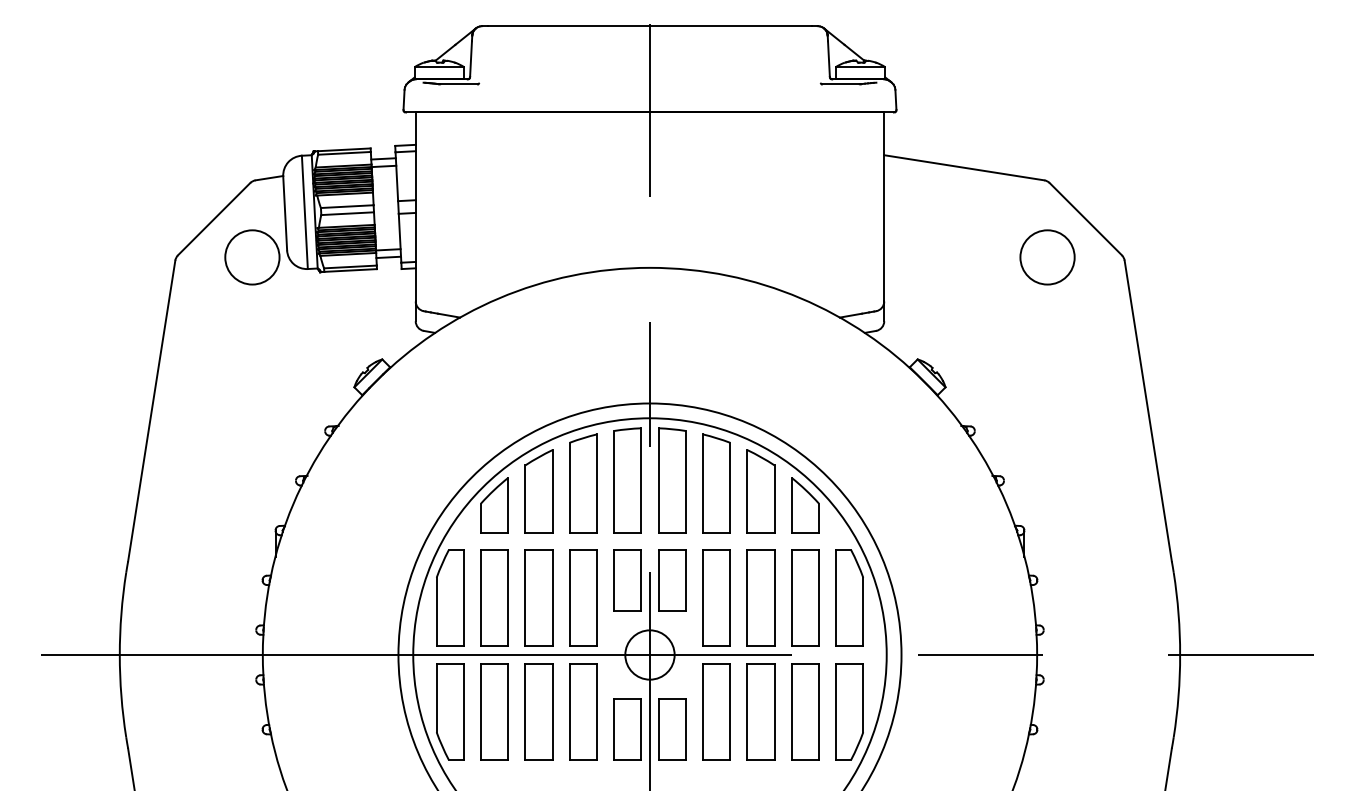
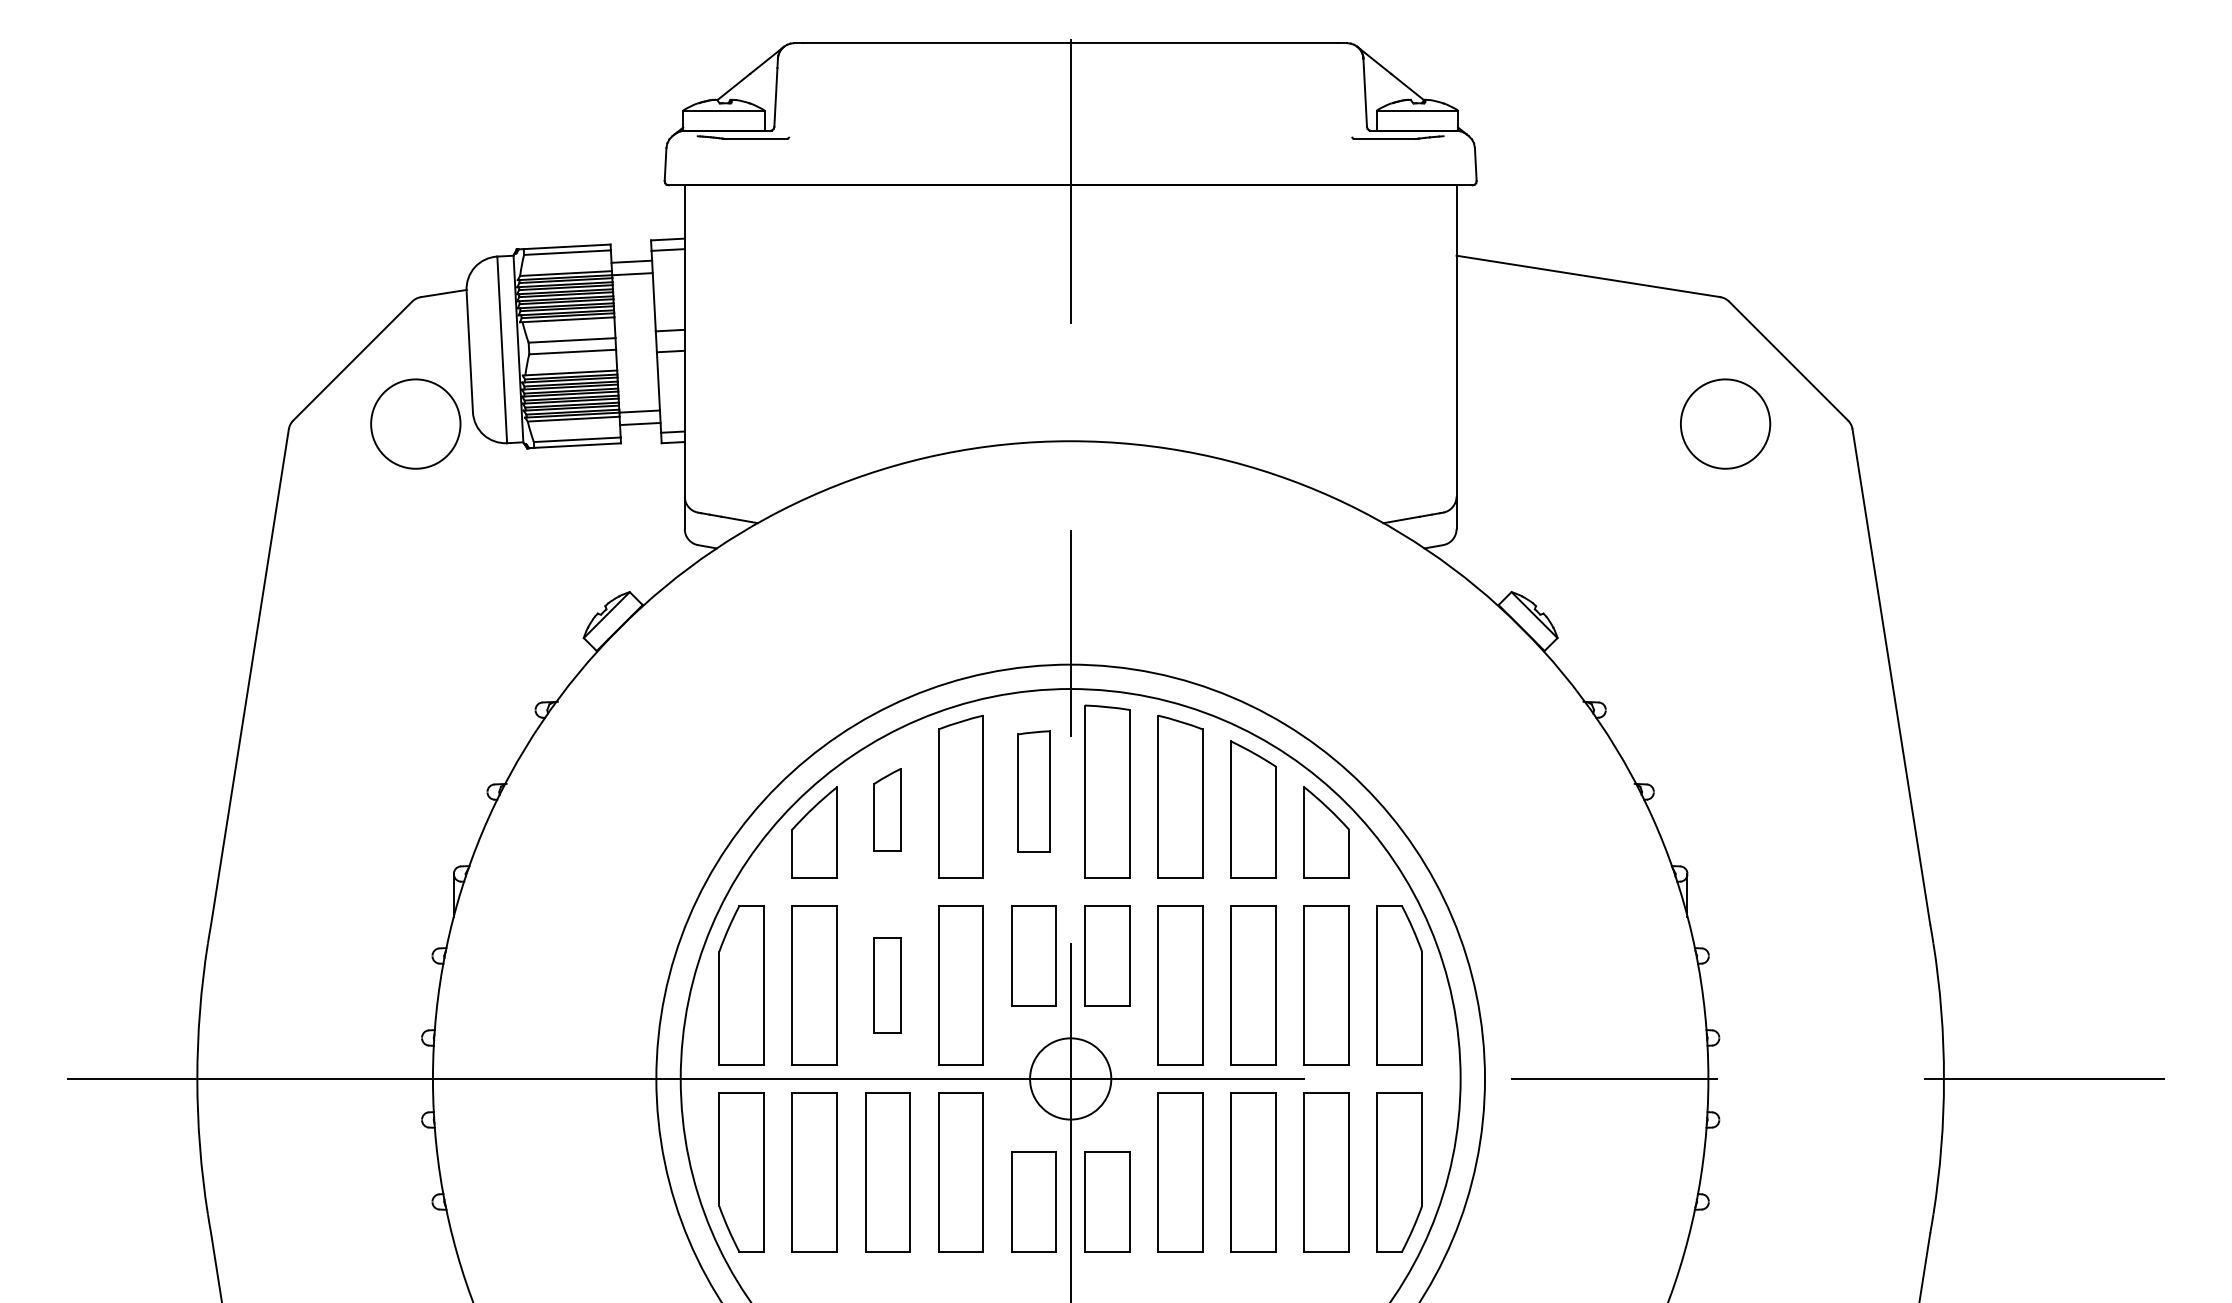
part: (627, 480) -> (1033, 791), size x0.7
part: (538, 491) -> (887, 809), size x0.6
part: (538, 597) -> (887, 984), size x0.6

